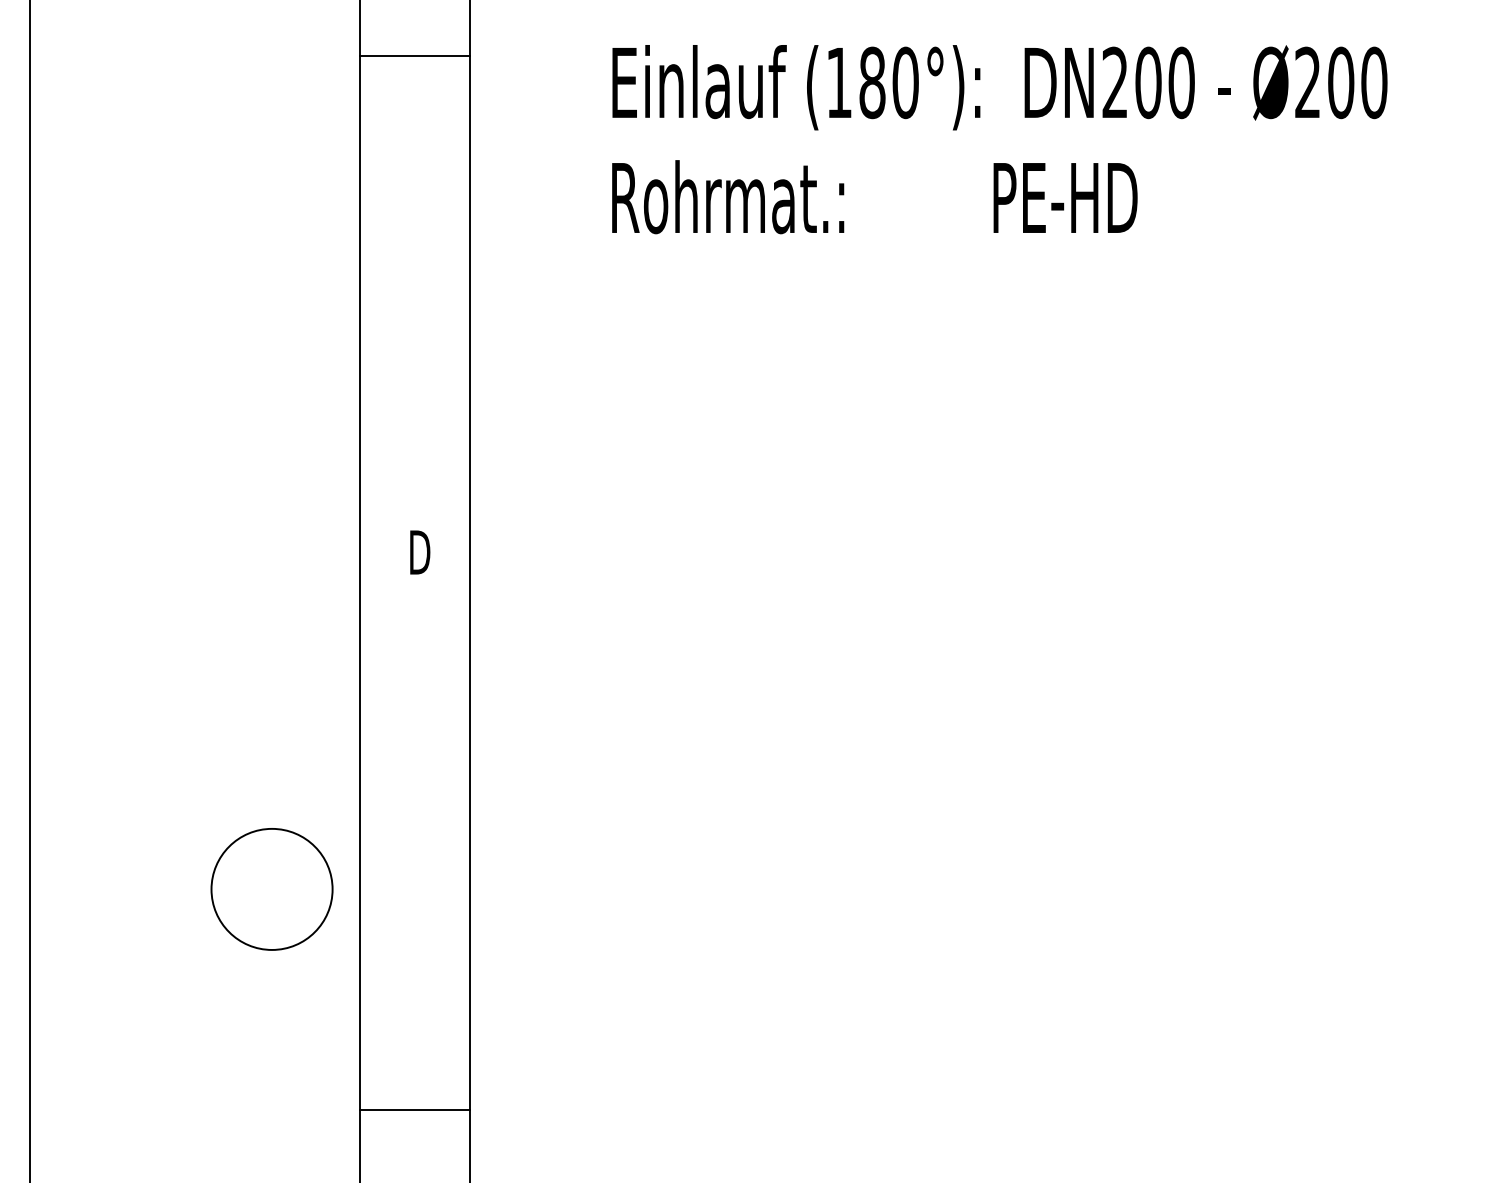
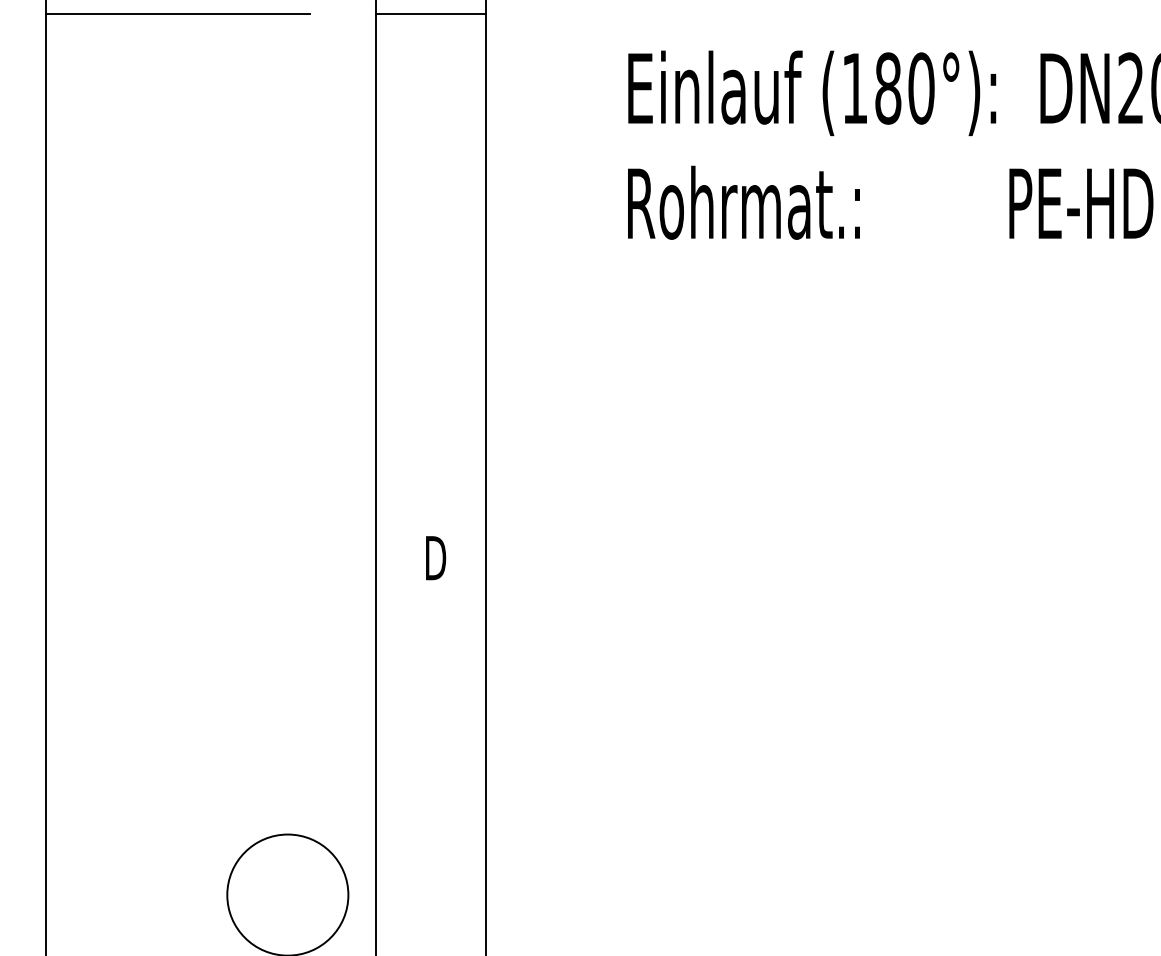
line: (161, 8) -> (177, 14), added
line: (415, 55) -> (431, 14), moved

